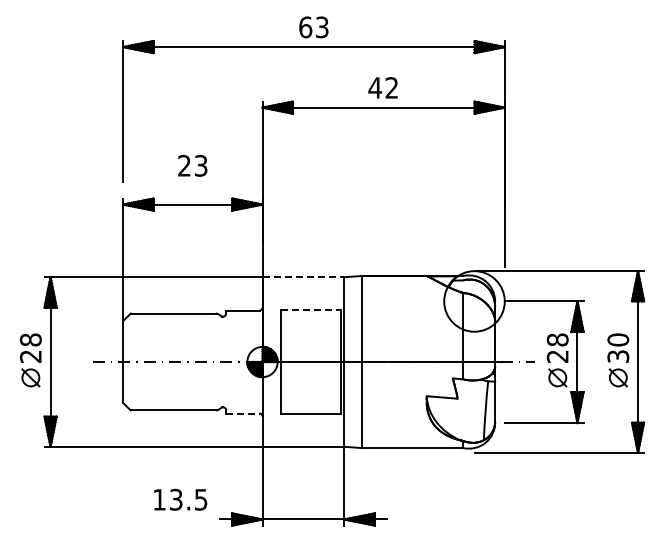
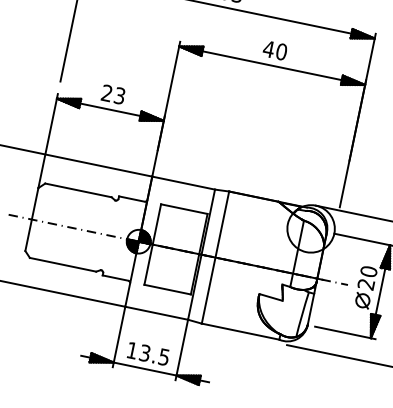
text: (391, 87) -> (281, 51), 42 -> 40
text: (192, 165) -> (113, 94), moved
line: (303, 277) -> (183, 183), dashed -> solid
line: (311, 309) -> (184, 209), dashed -> solid
text: (557, 339) -> (368, 271), 28 -> 20
line: (242, 413) -> (115, 278), dashed -> solid
text: (180, 499) -> (148, 353), moved

